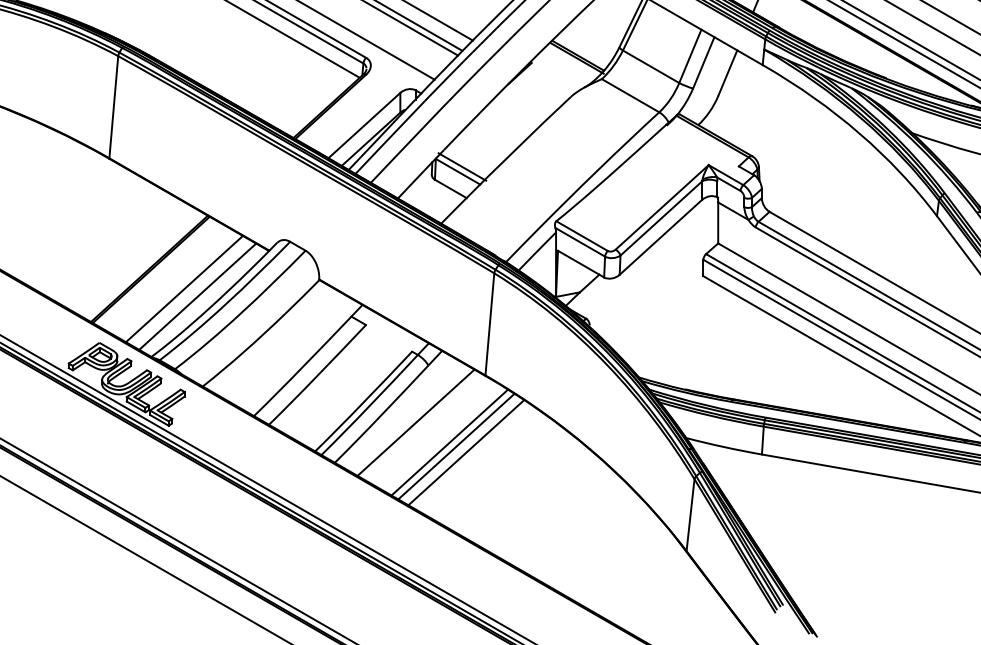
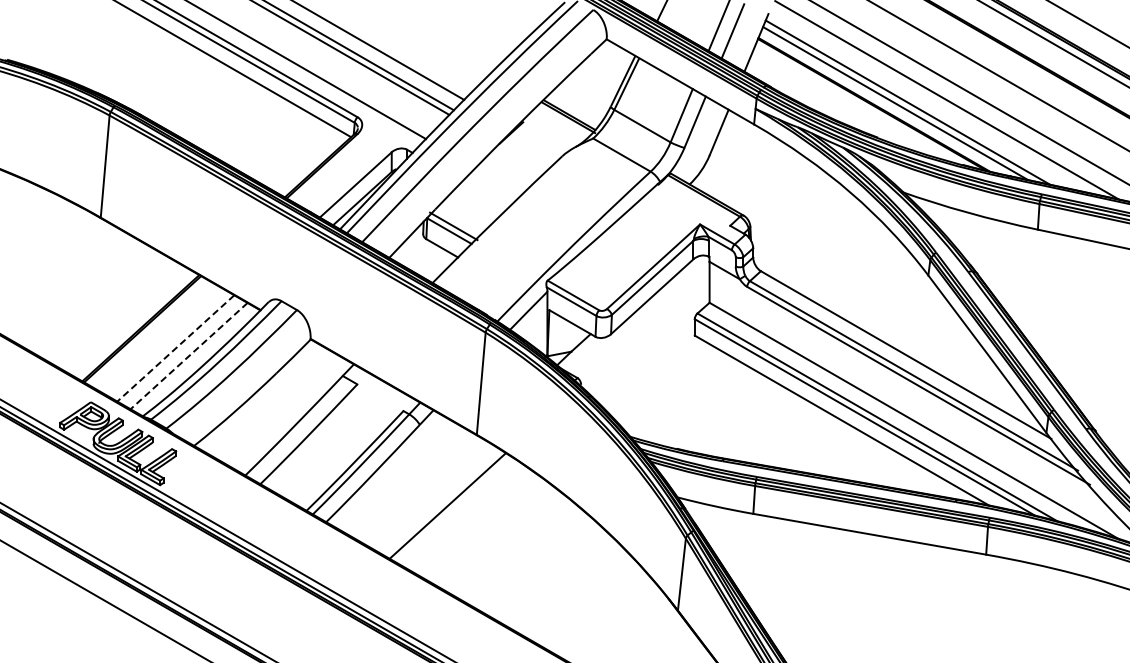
line: (184, 289) -> (175, 348), solid -> dashed
line: (197, 297) -> (188, 356), solid -> dashed
line: (415, 423) -> (406, 482), removed
line: (449, 442) -> (440, 501), removed
line: (466, 452) -> (457, 511), removed

